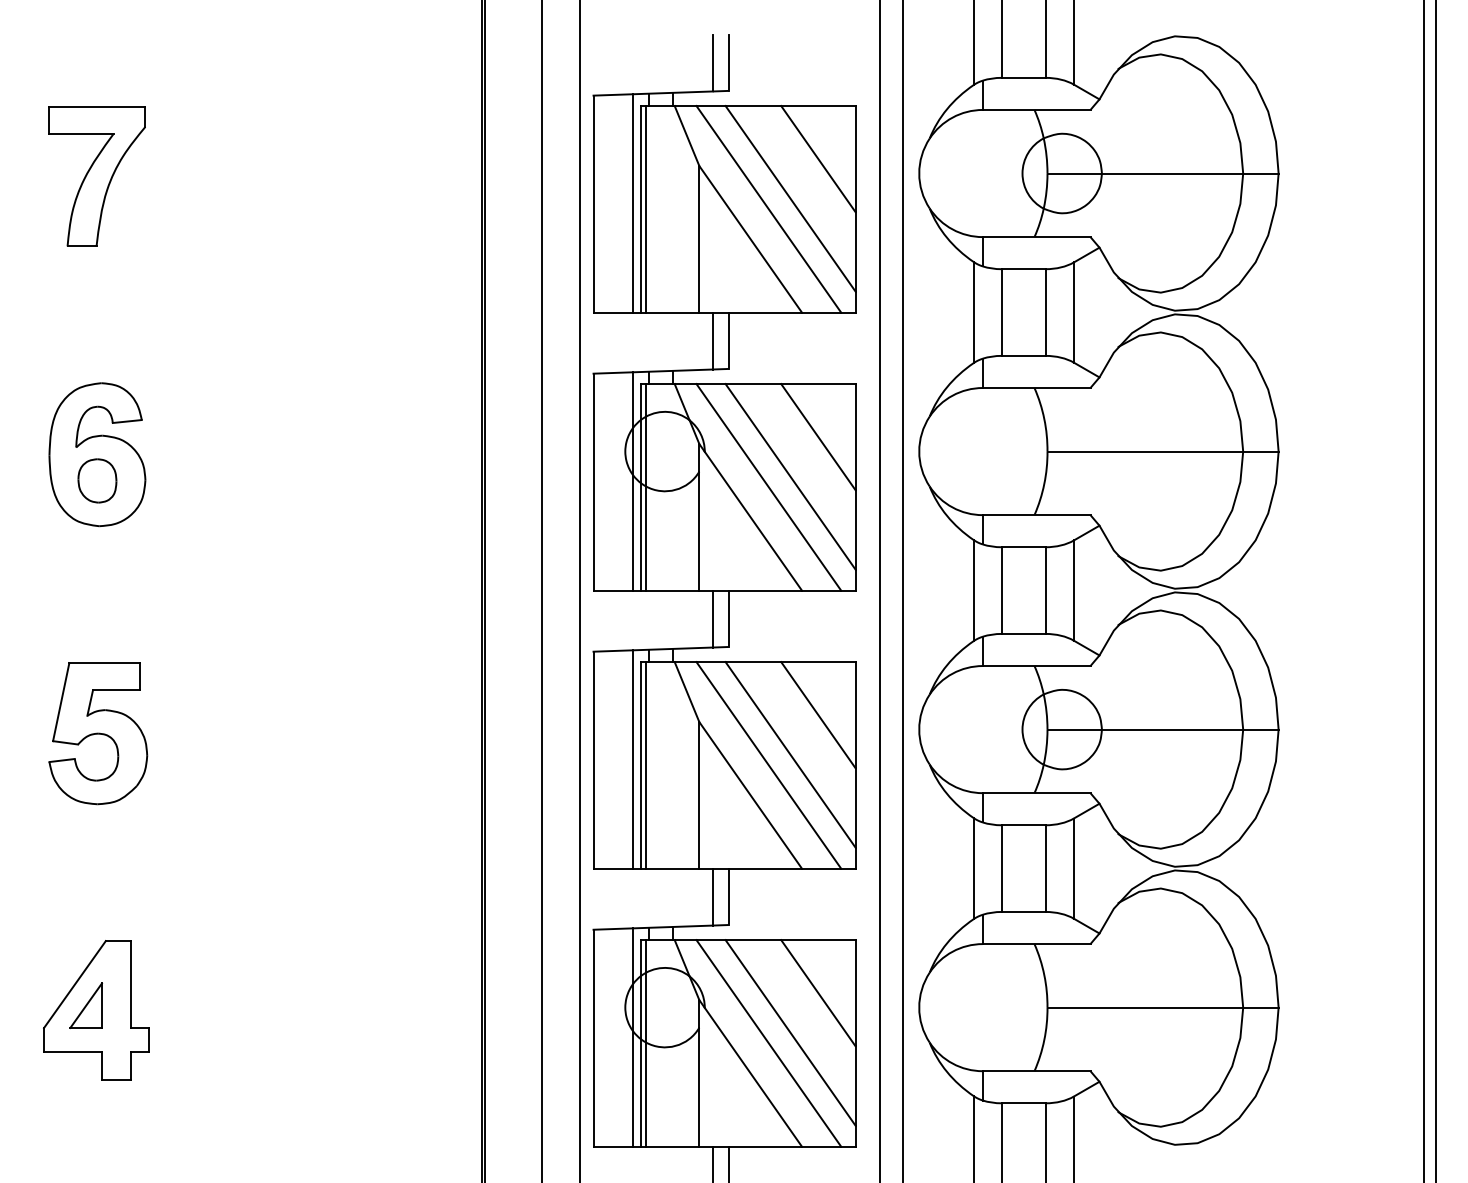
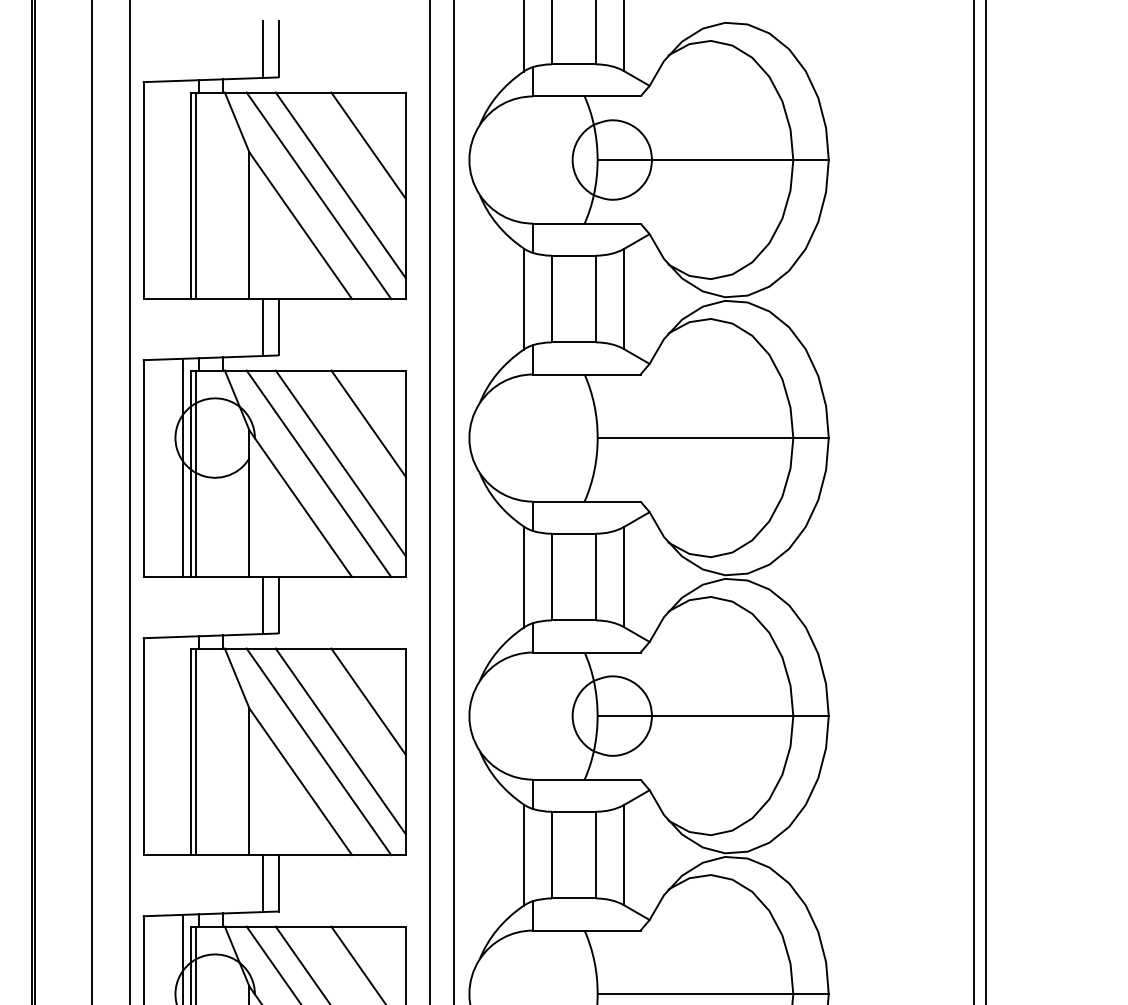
line: (633, 203) -> (183, 190), removed
line: (633, 759) -> (183, 746), removed

